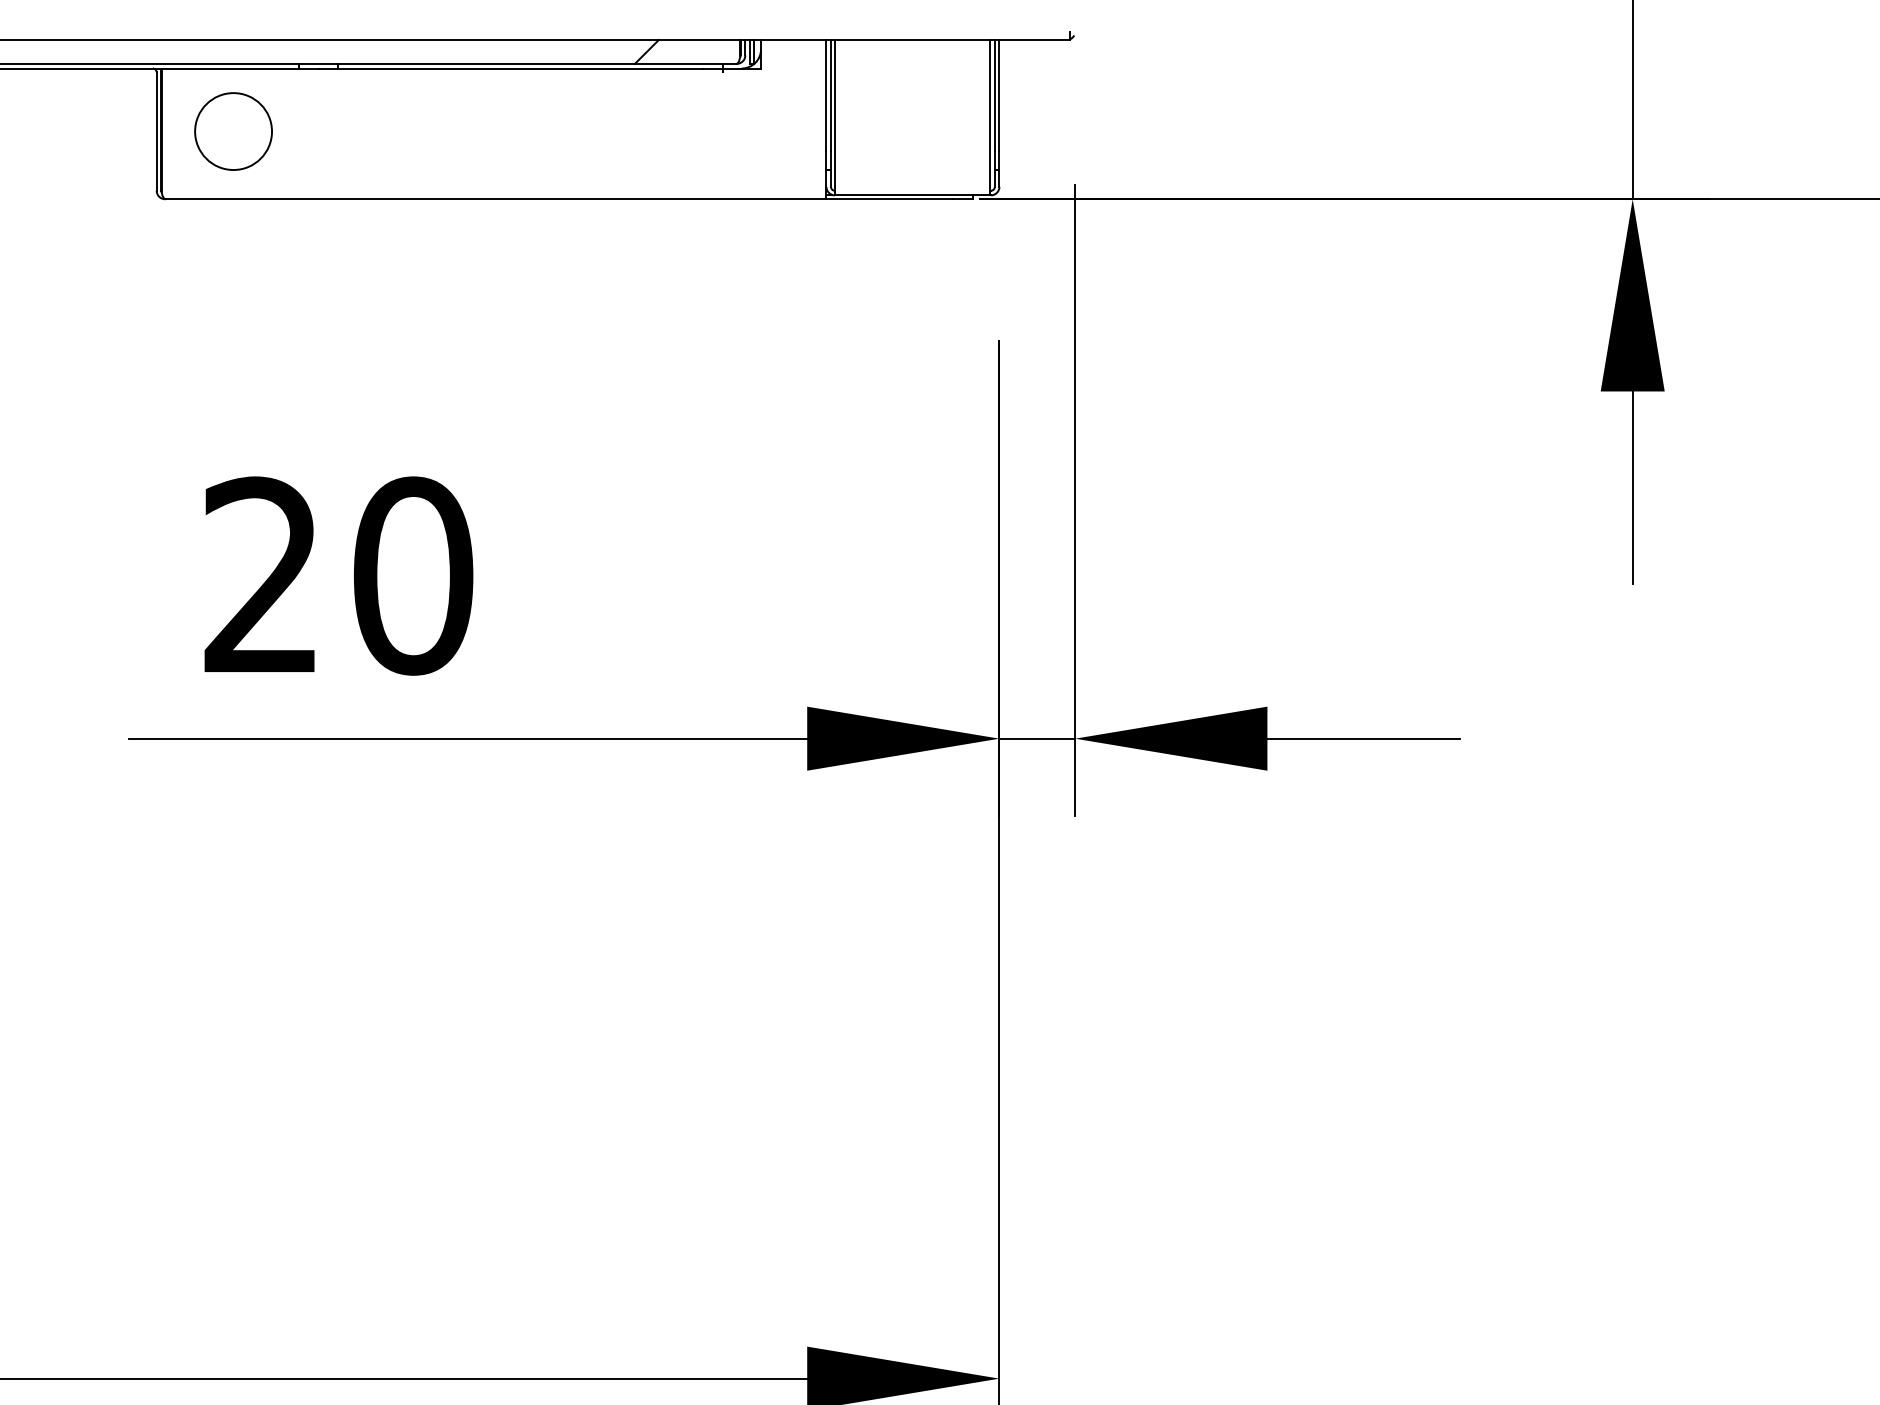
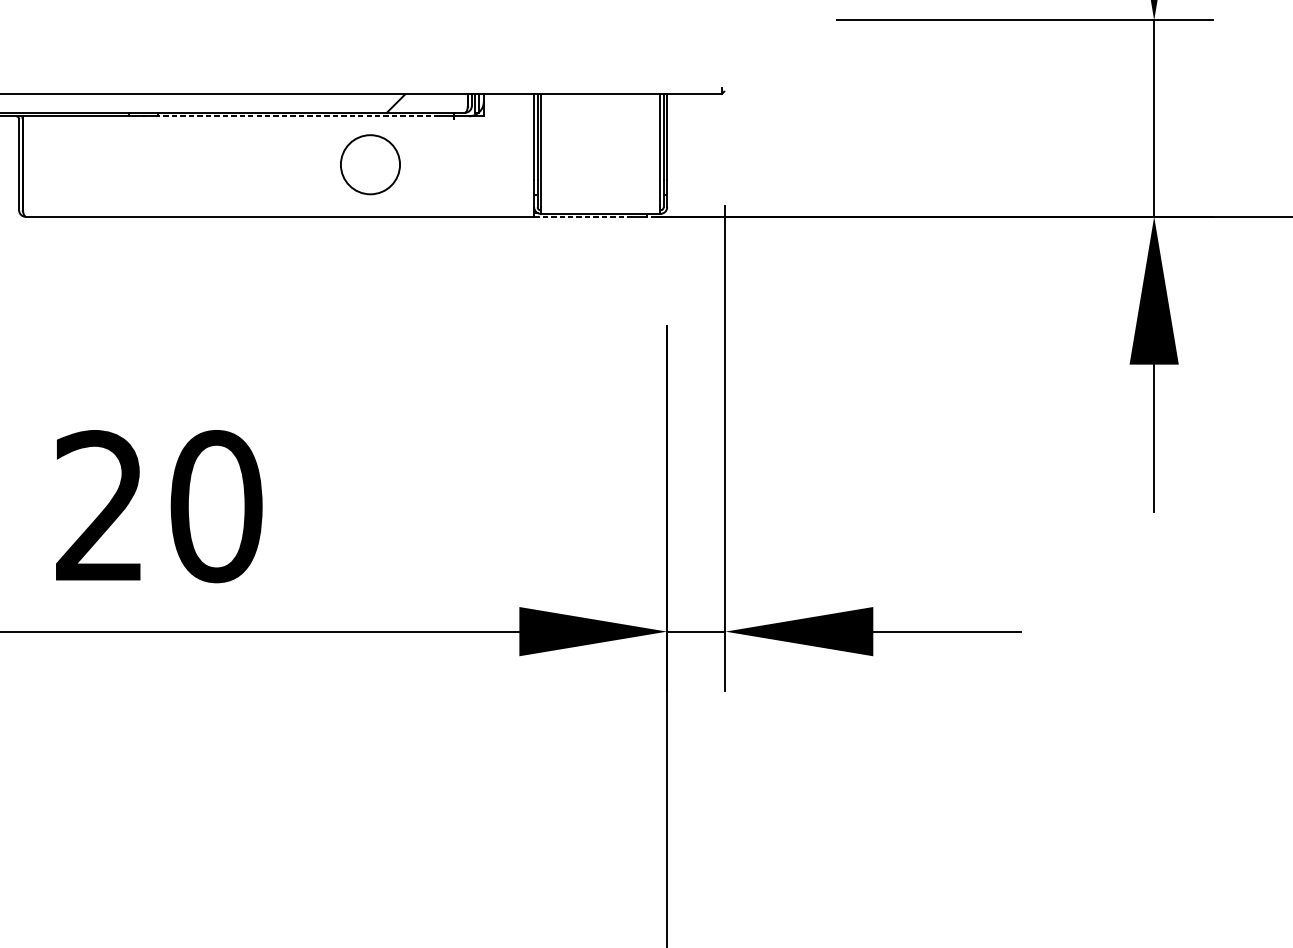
line: (520, 68) -> (298, 116), solid -> dashed
circle: (233, 131) -> (370, 164), moved
line: (890, 199) -> (583, 217), solid -> dashed

